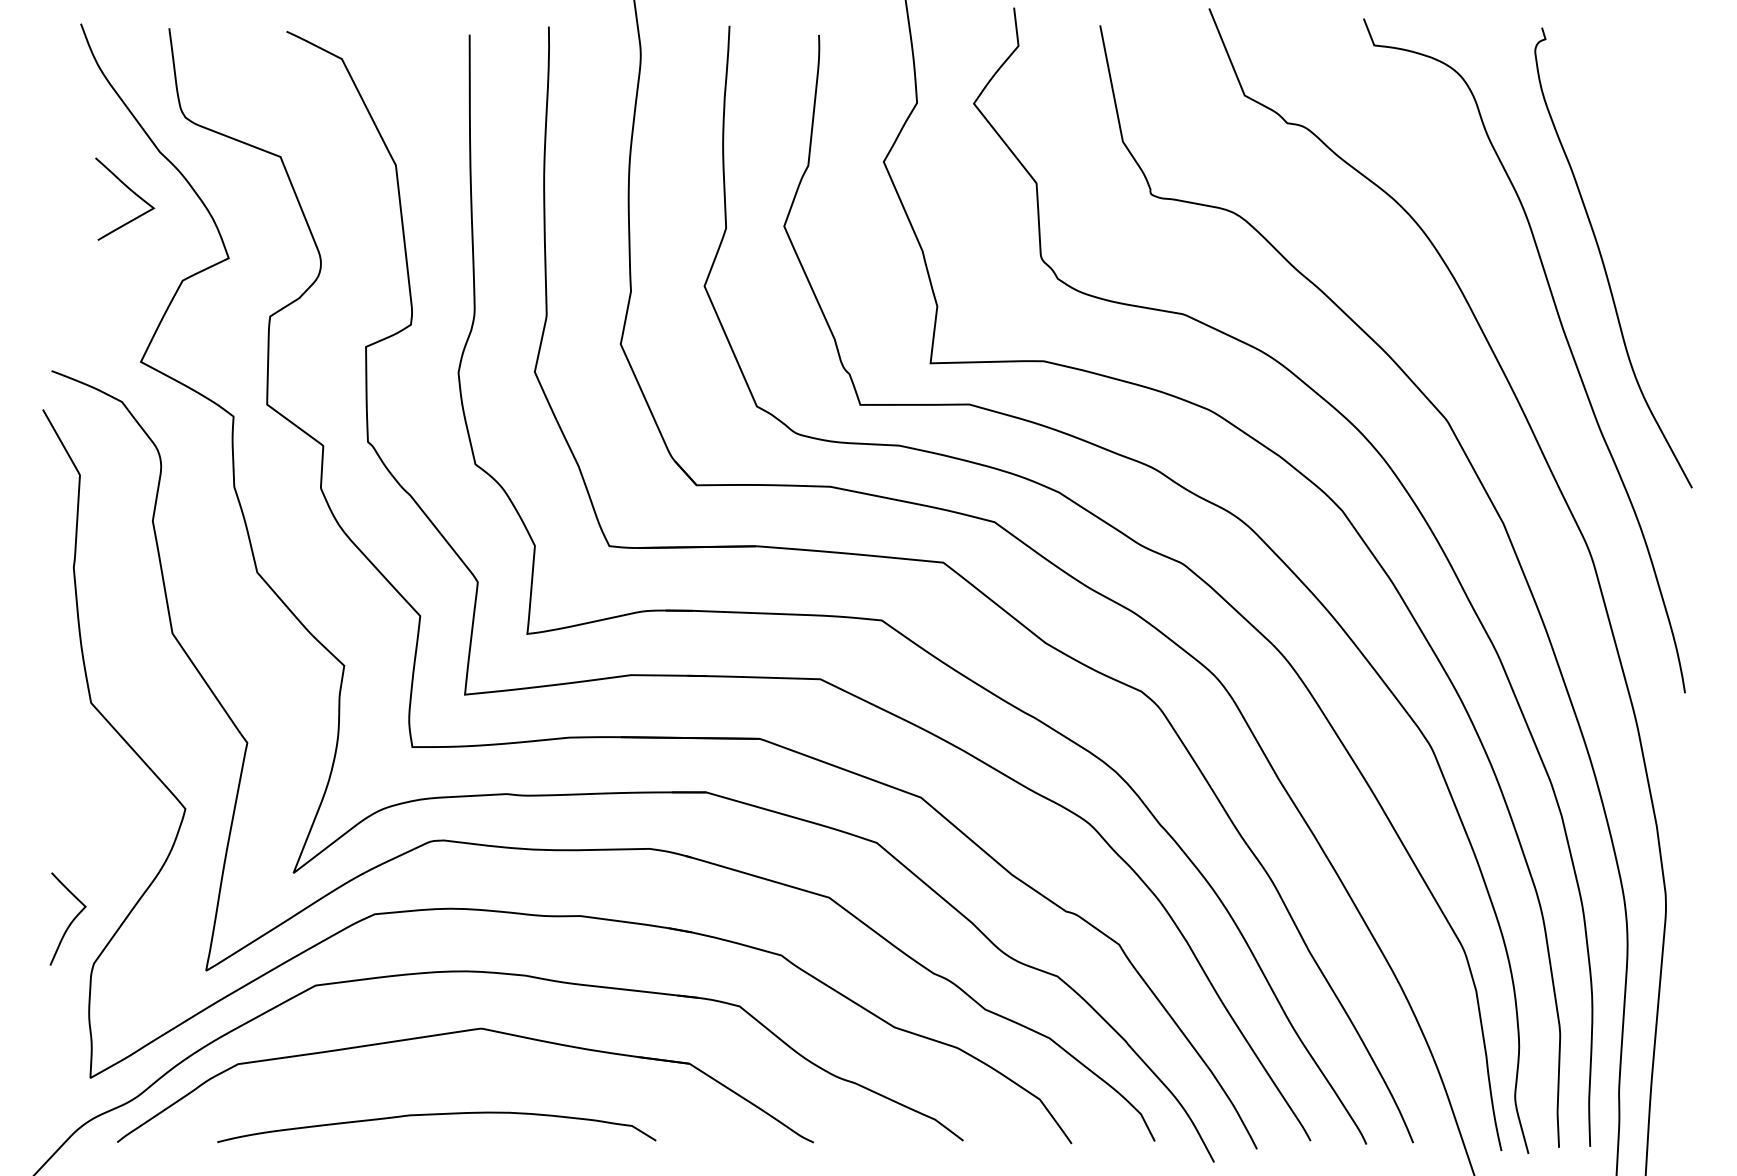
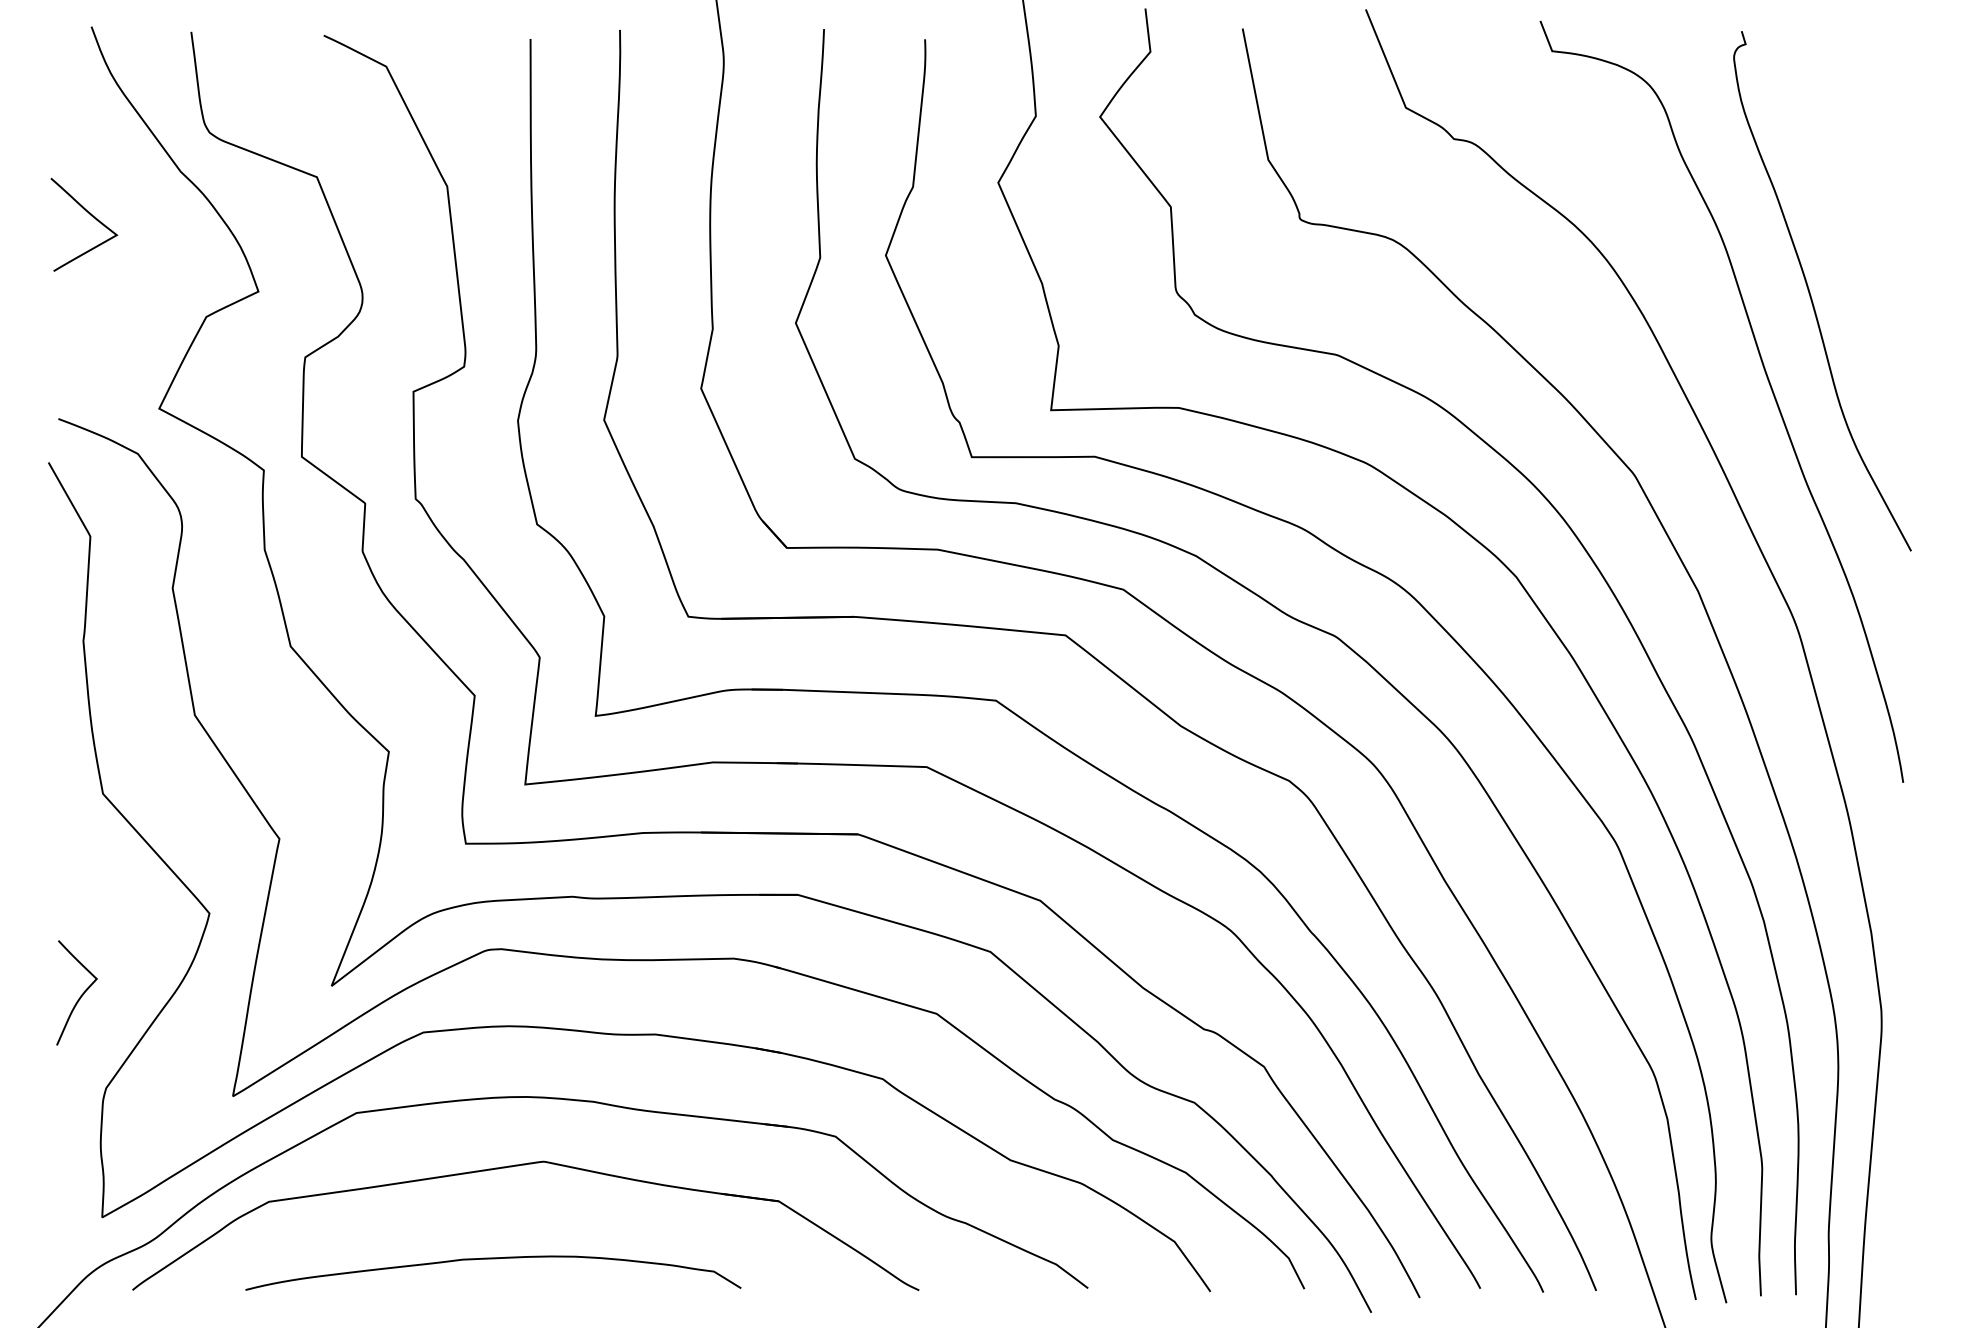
curve: (131, 191) -> (91, 216), moved
curve: (71, 921) -> (80, 995), moved

